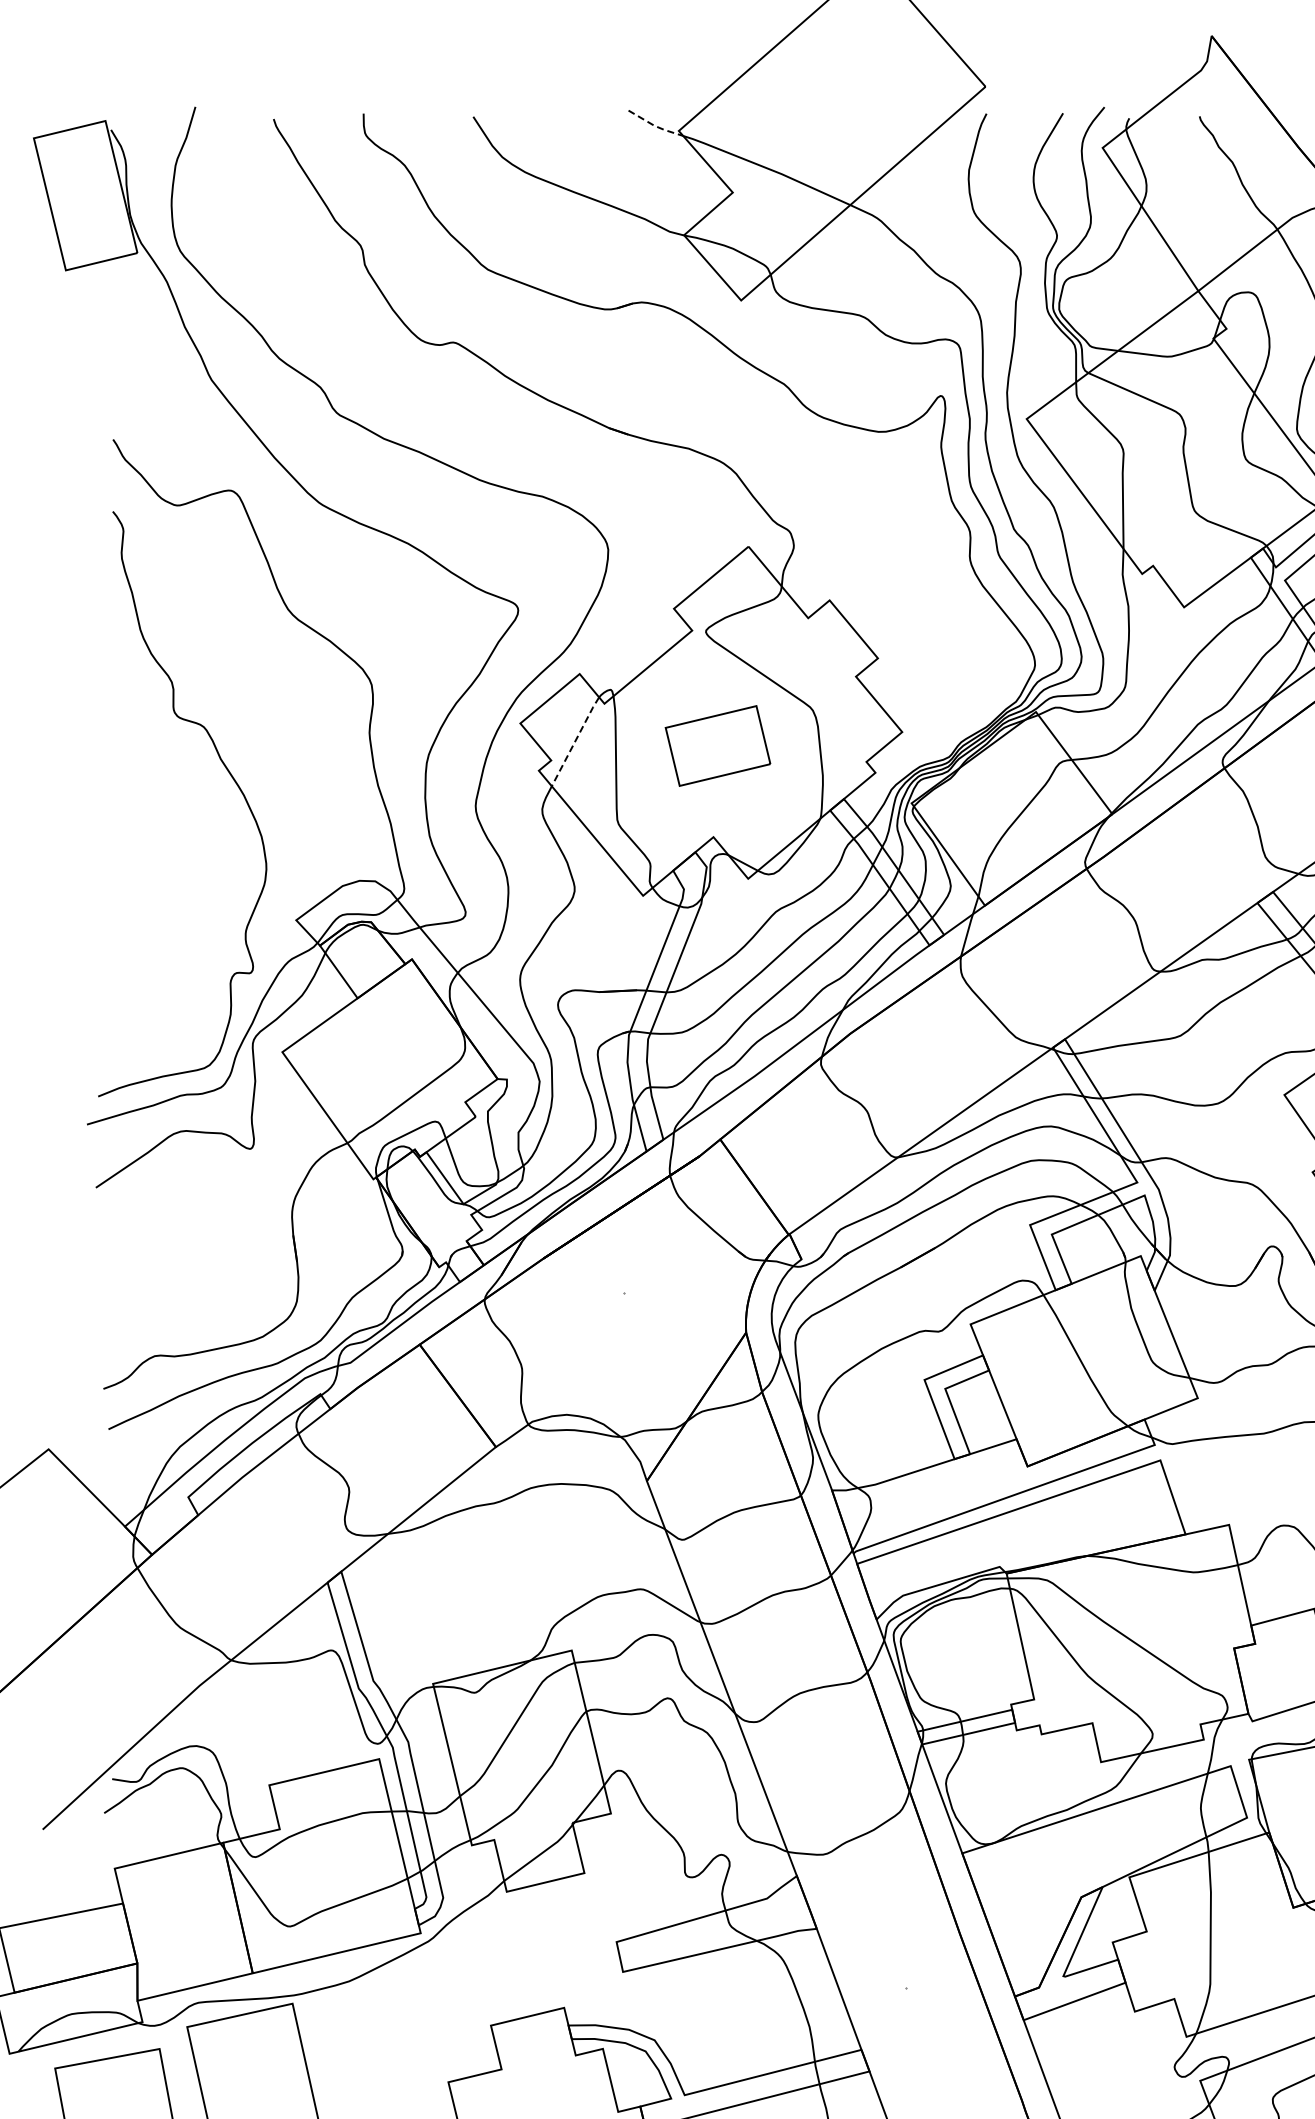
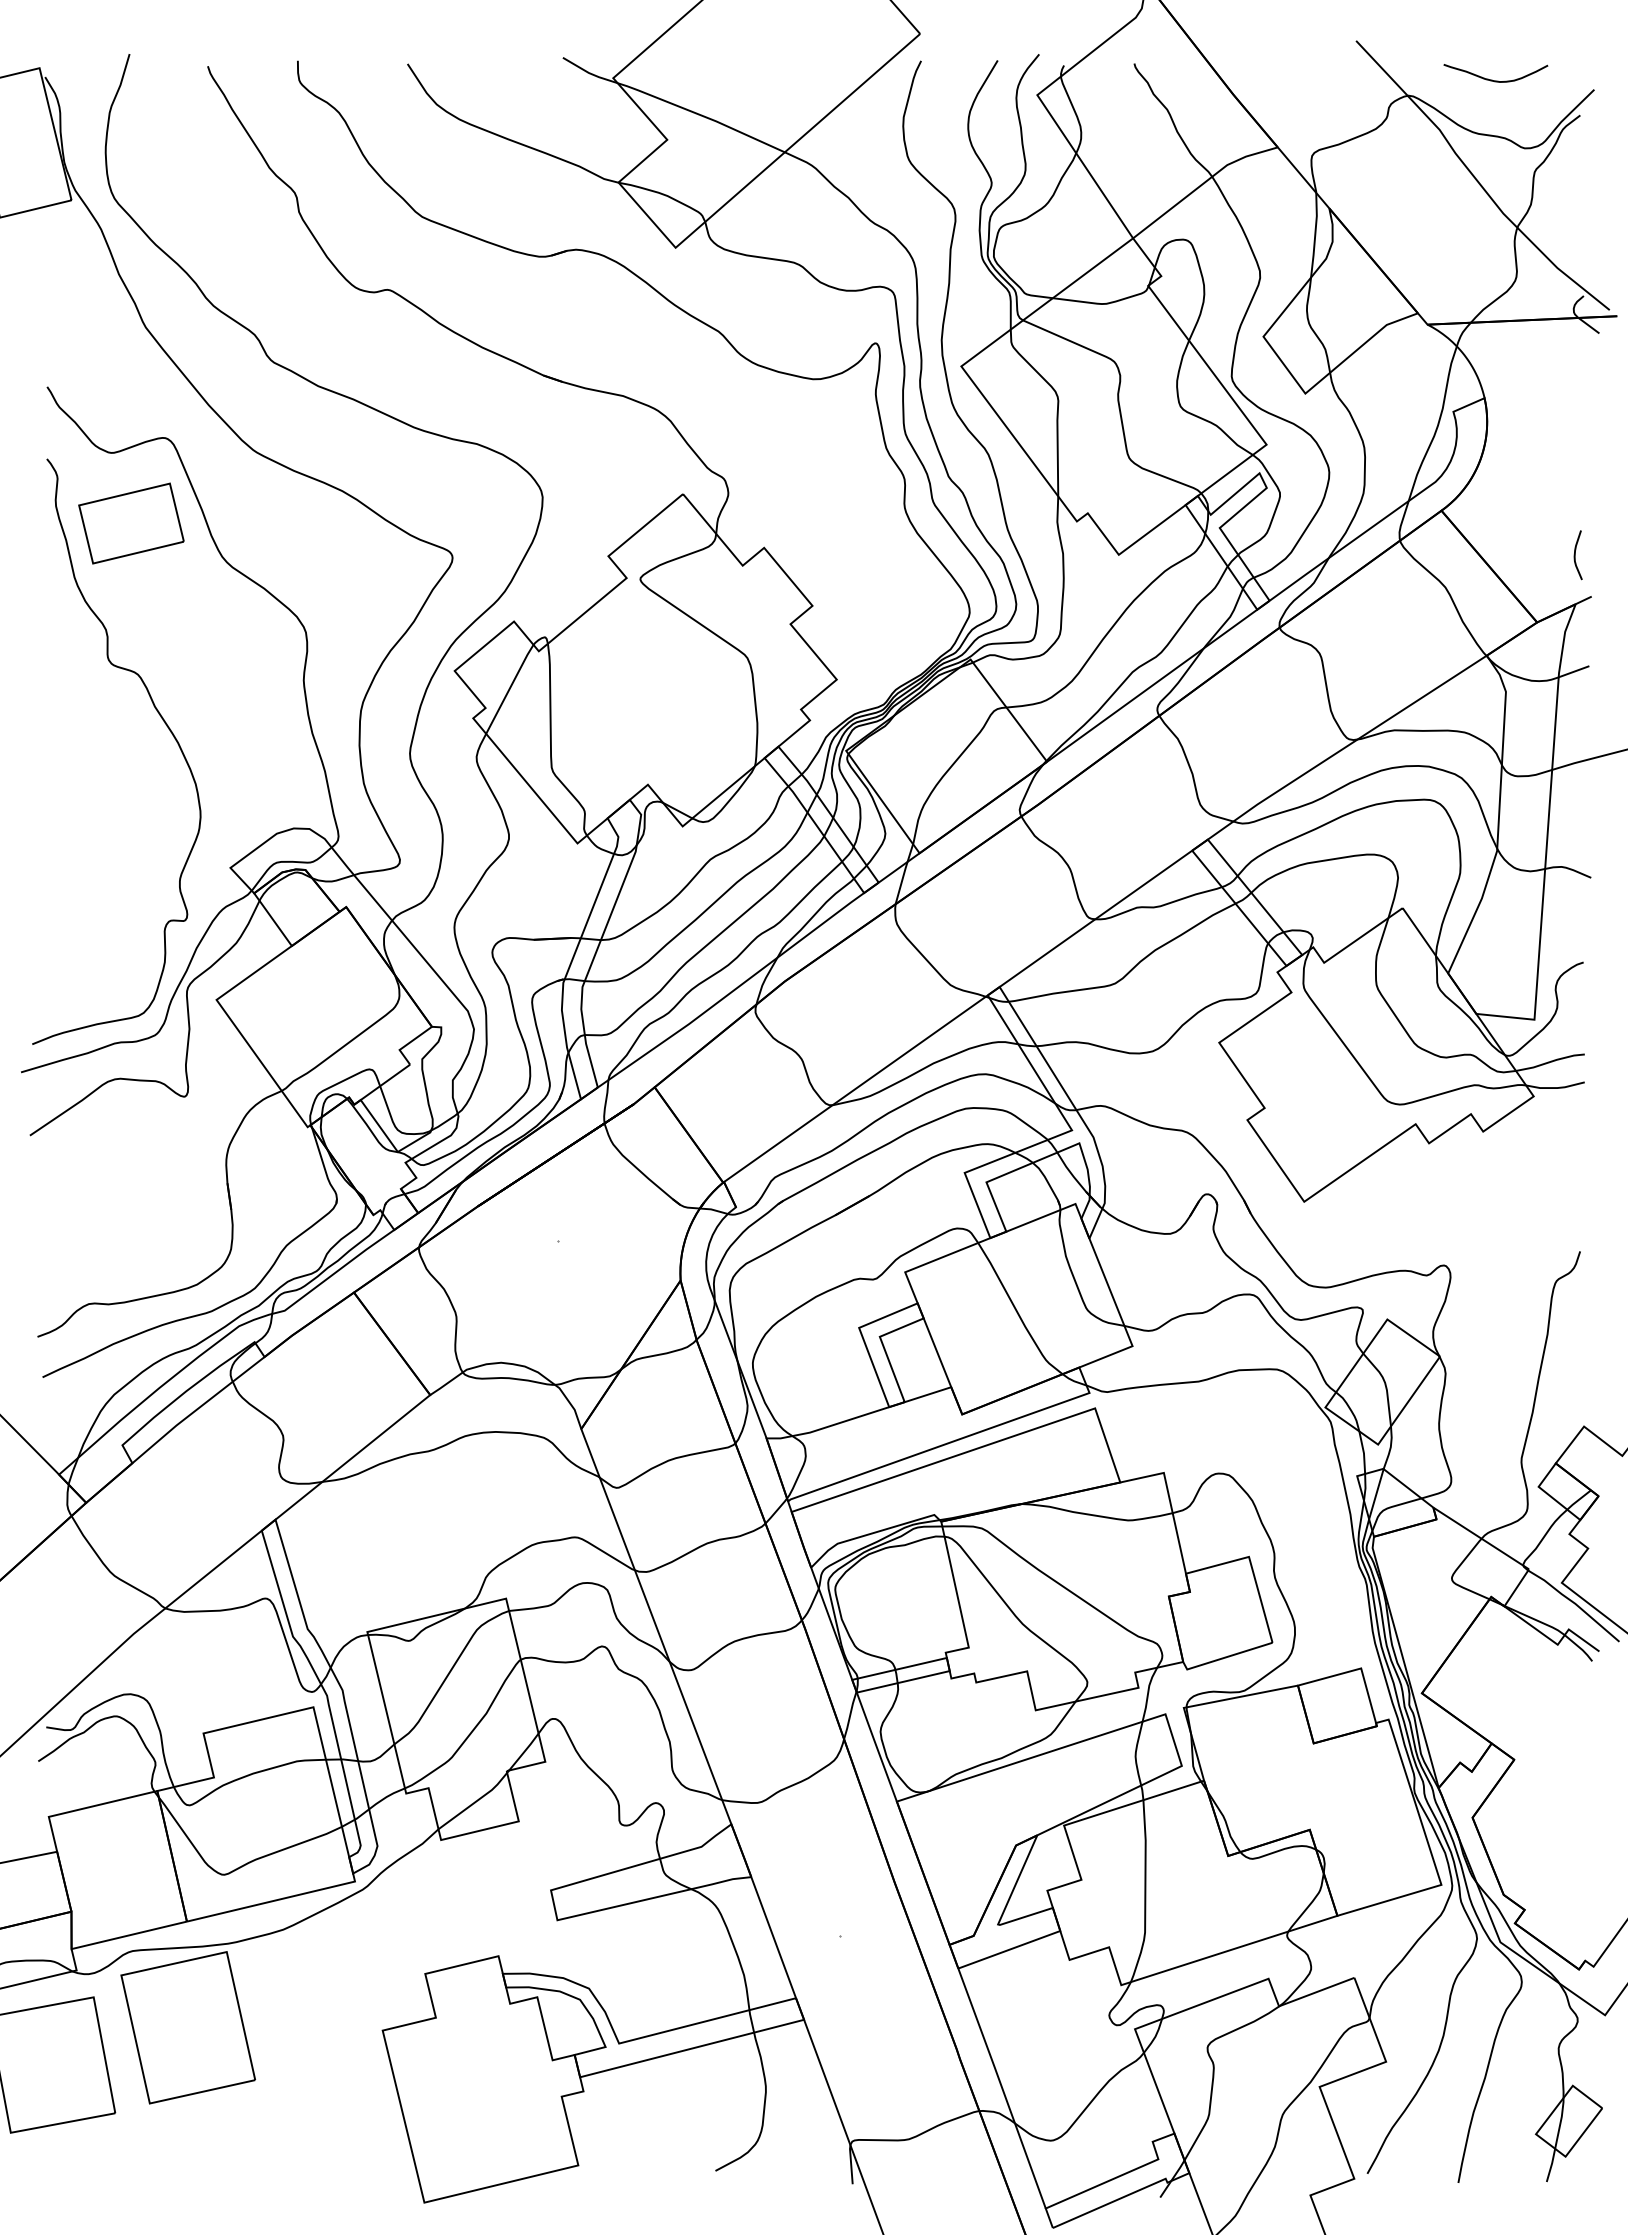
line: (654, 125) -> (588, 72), dashed -> solid
line: (575, 741) -> (509, 689), dashed -> solid
part: (718, 745) -> (131, 523), moved

